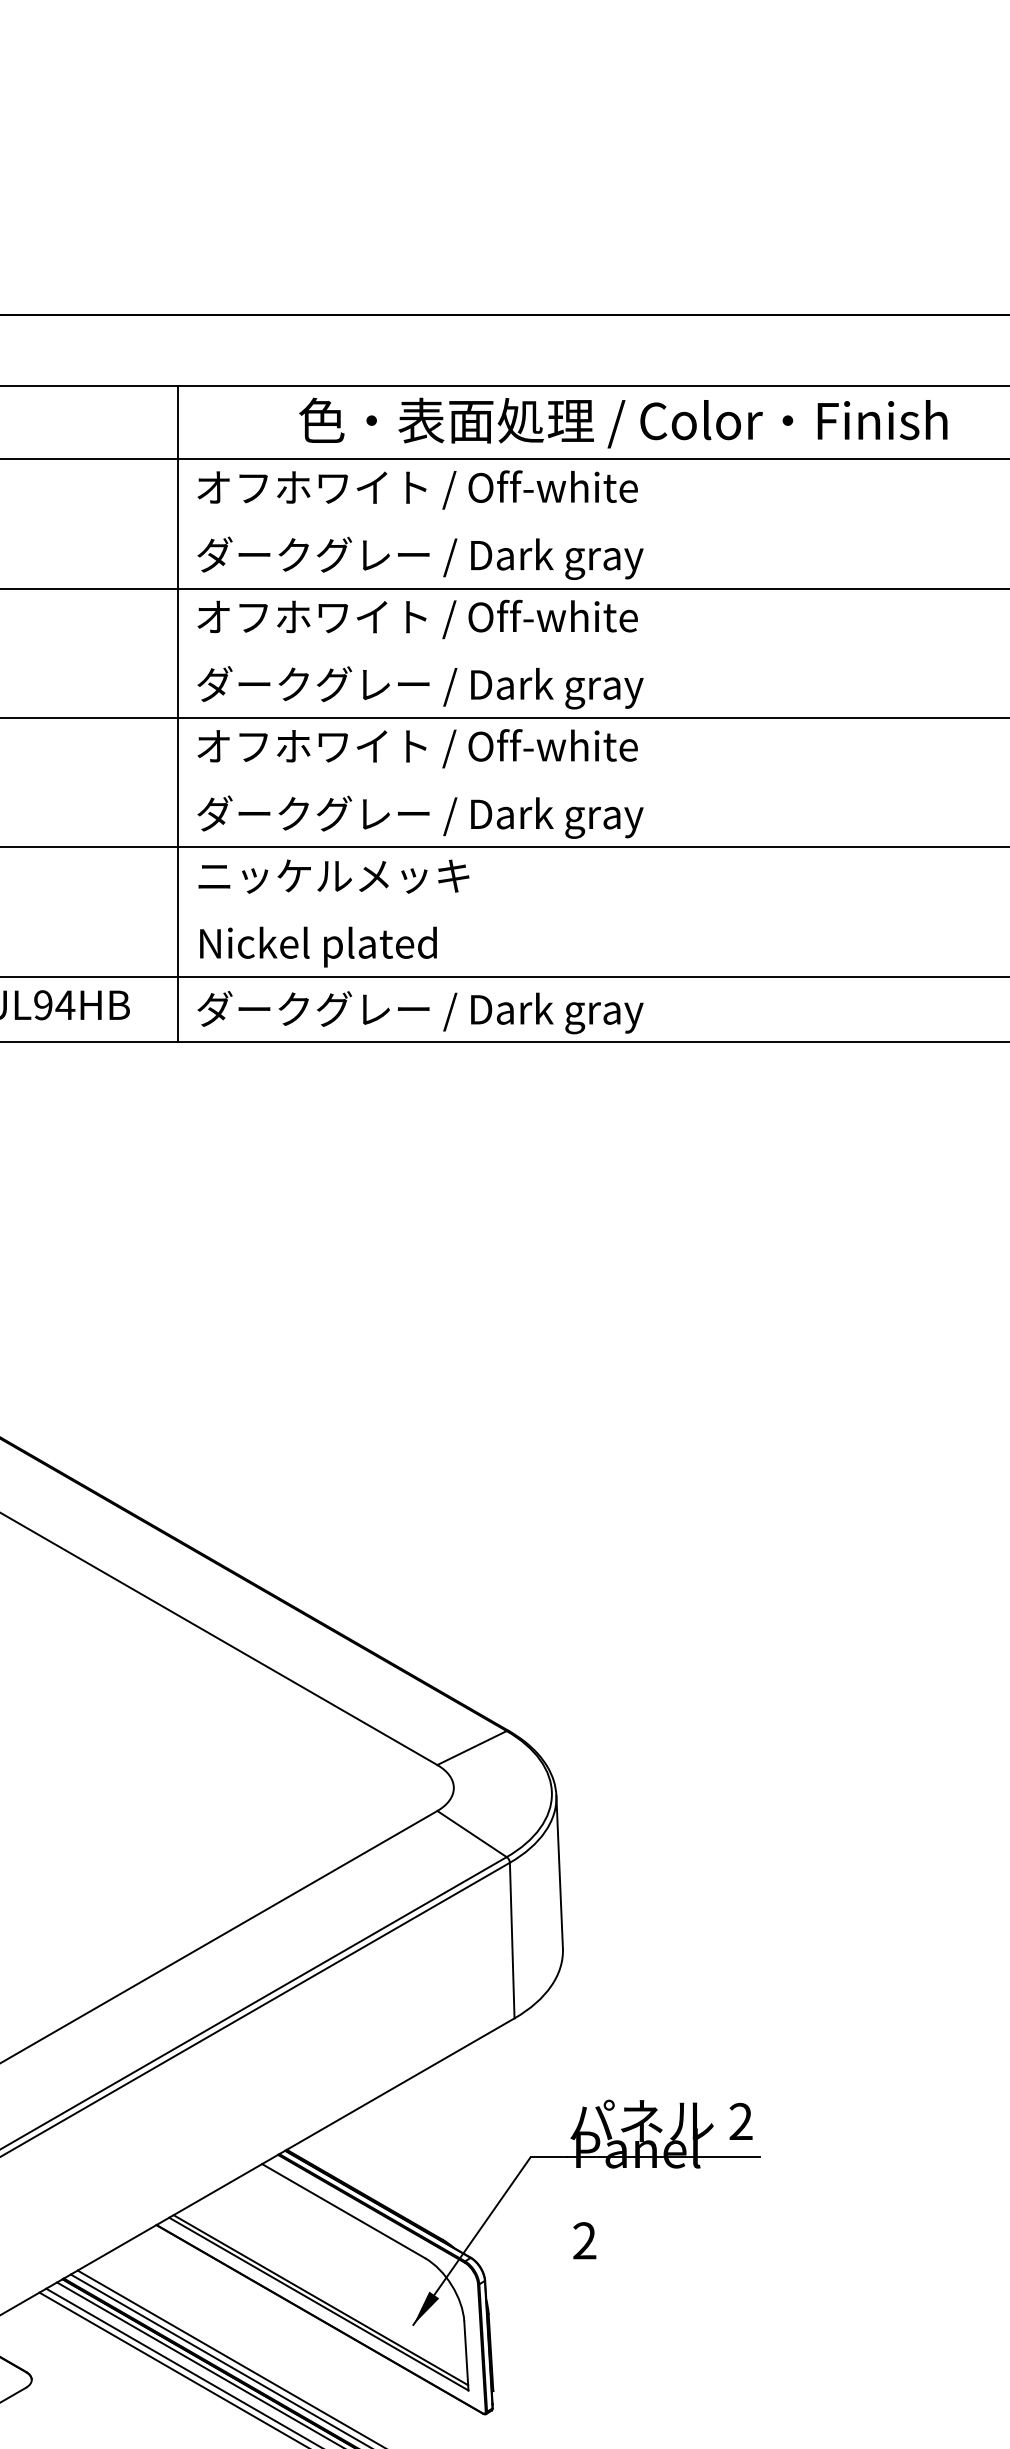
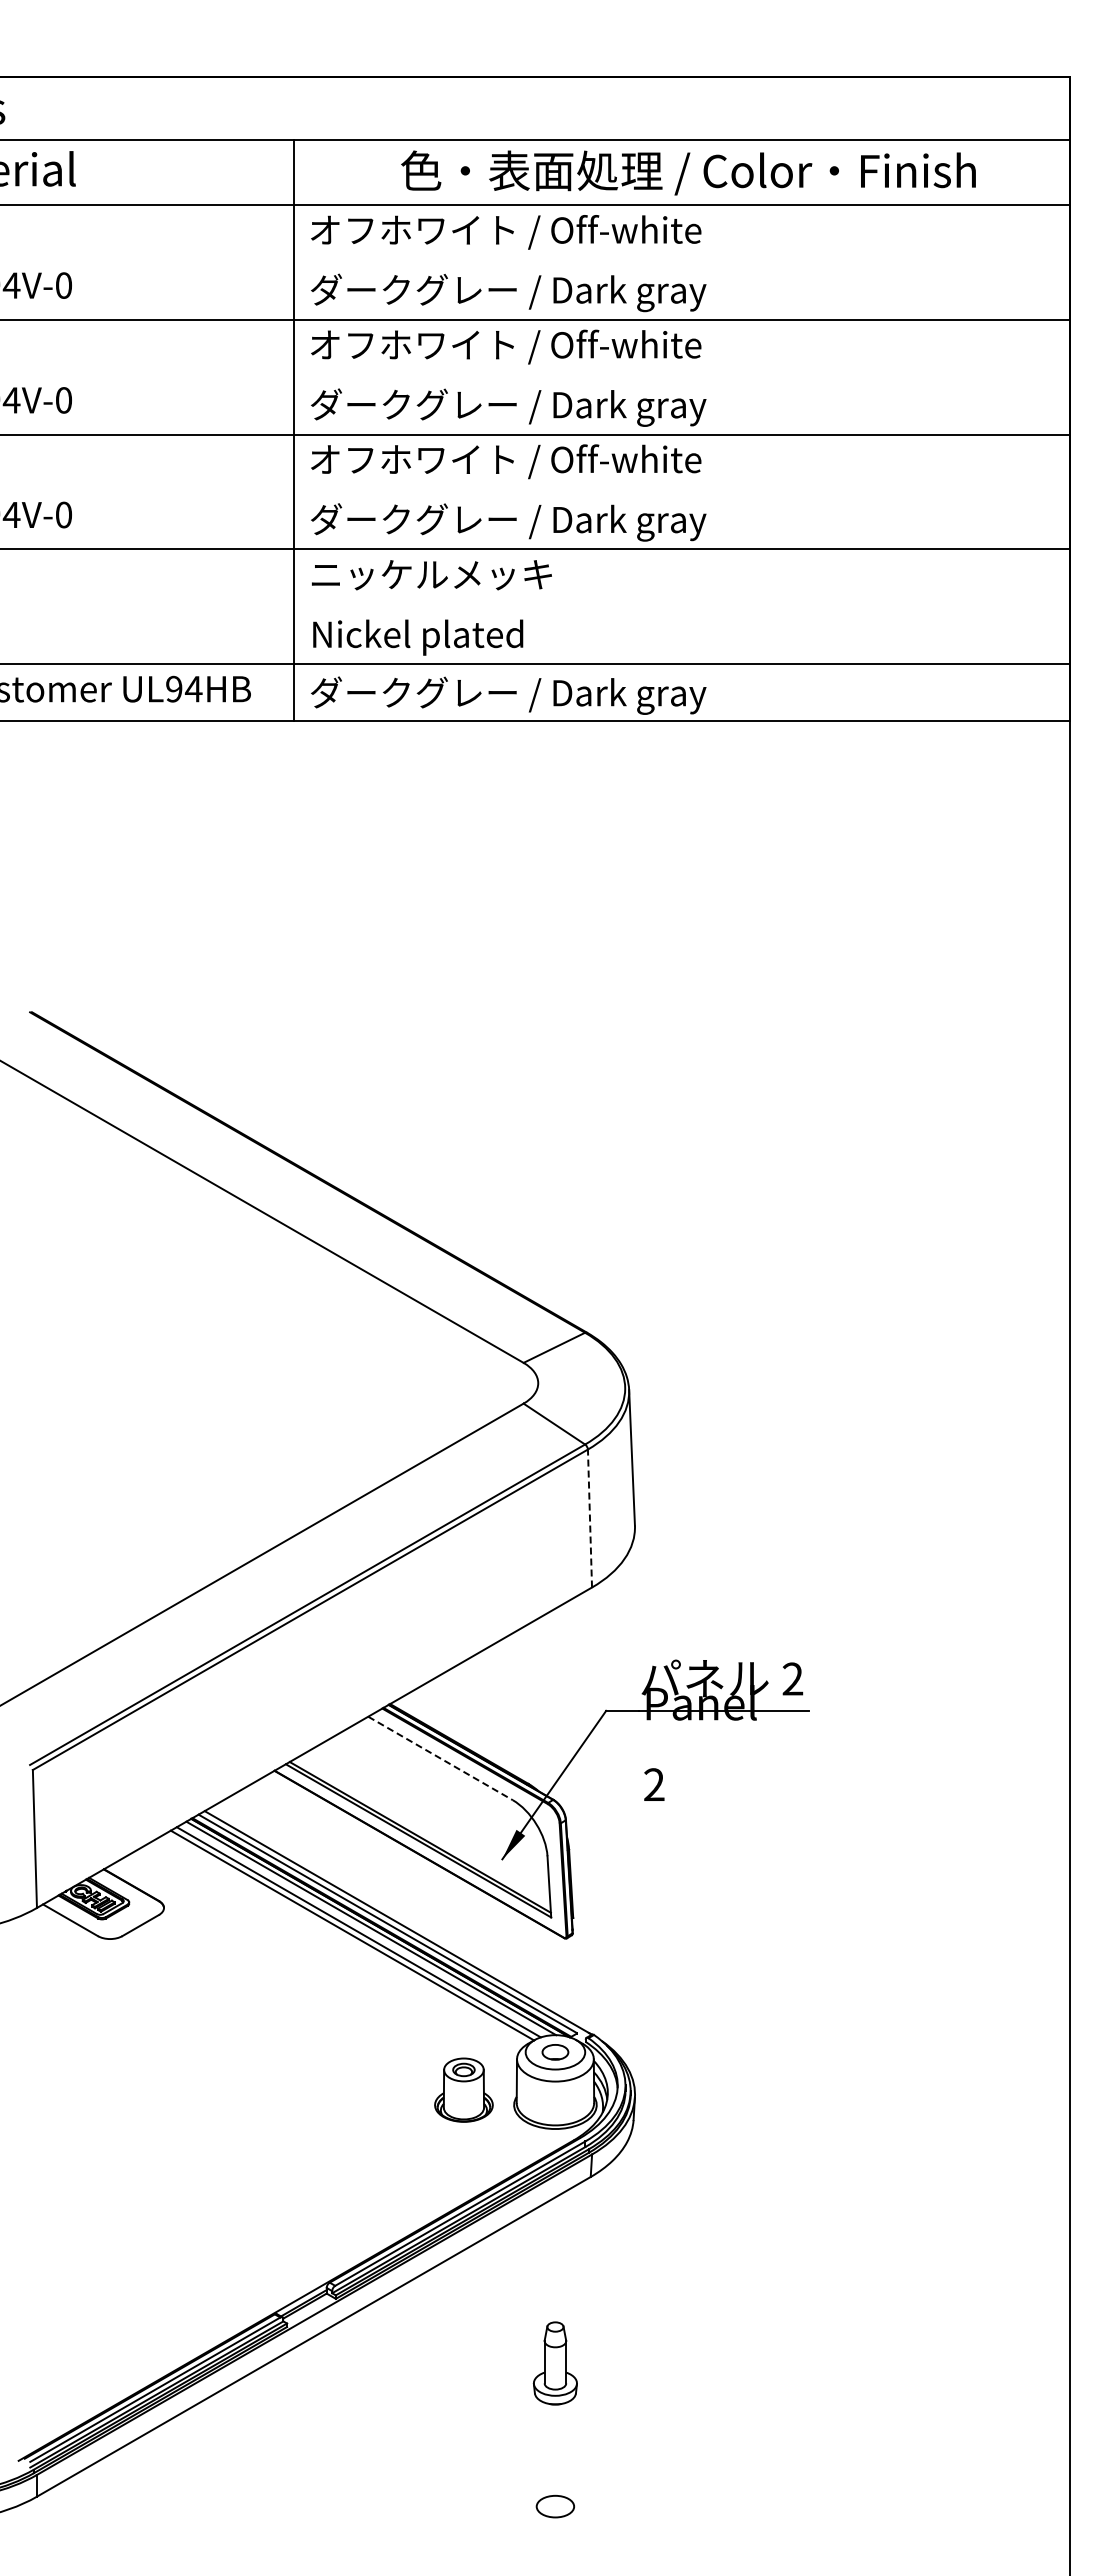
line: (511, 1940) -> (589, 1518), solid -> dashed
line: (343, 2211) -> (440, 1758), solid -> dashed

